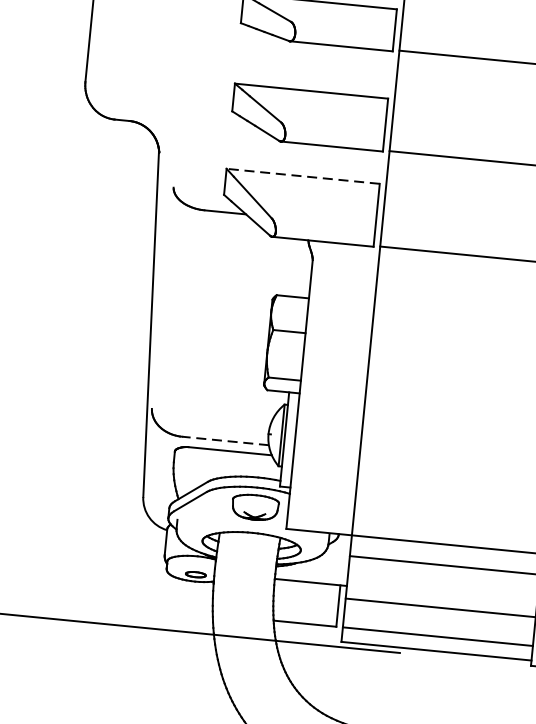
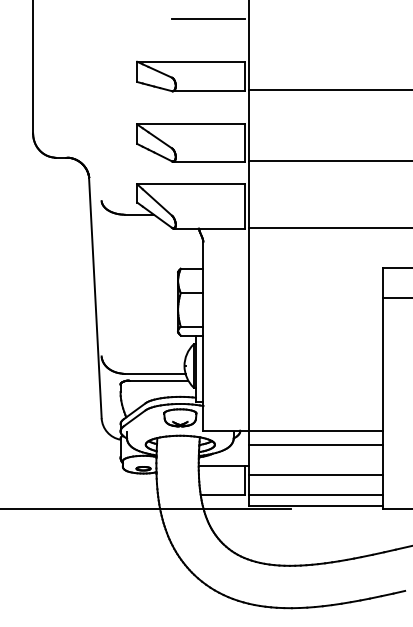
line: (303, 176) -> (191, 184), dashed -> solid
line: (224, 440) -> (154, 373), dashed -> solid

